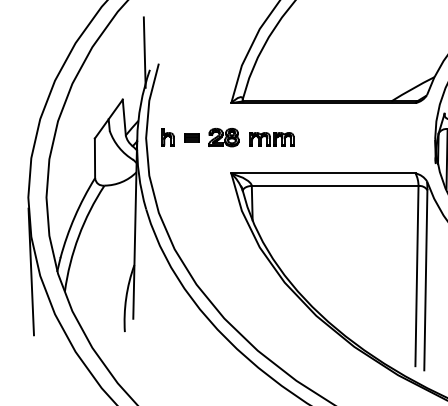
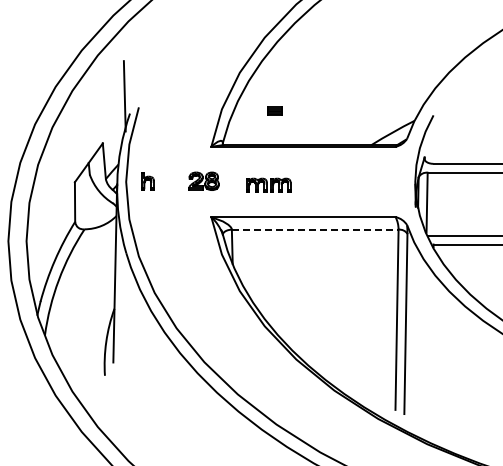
part: (191, 136) -> (274, 110), moved
part: (271, 138) -> (268, 184), moved
line: (335, 185) -> (315, 229), solid -> dashed
line: (31, 271) -> (11, 315), removed

